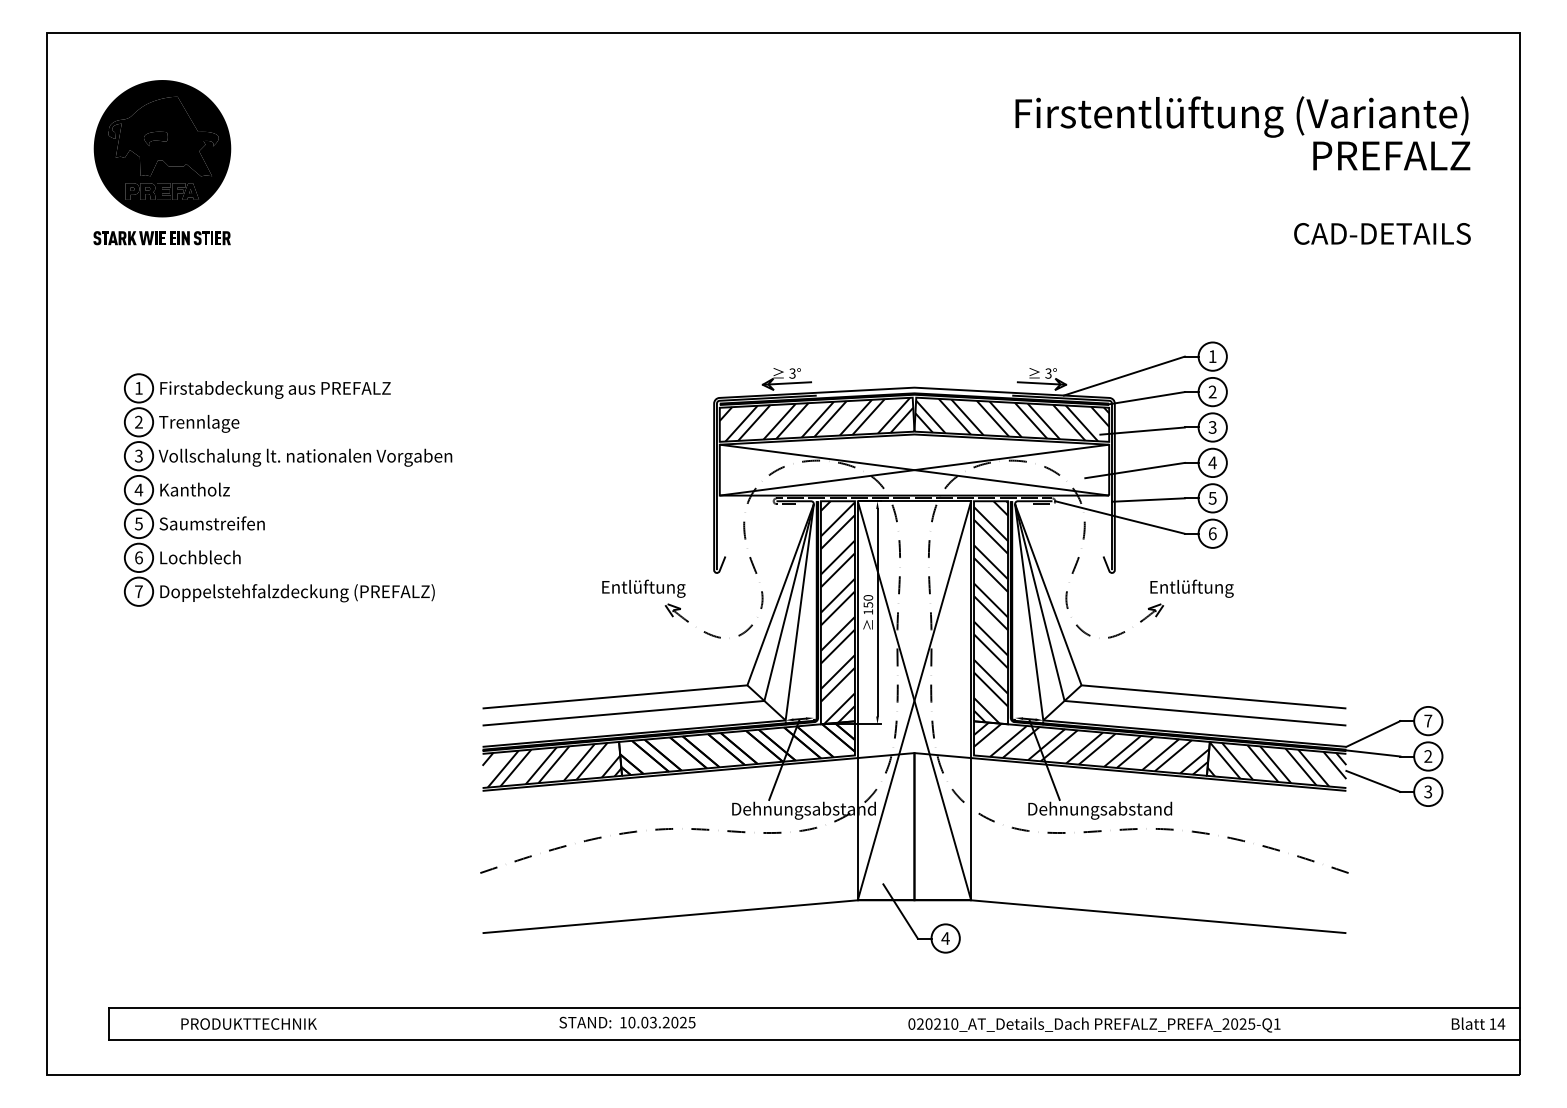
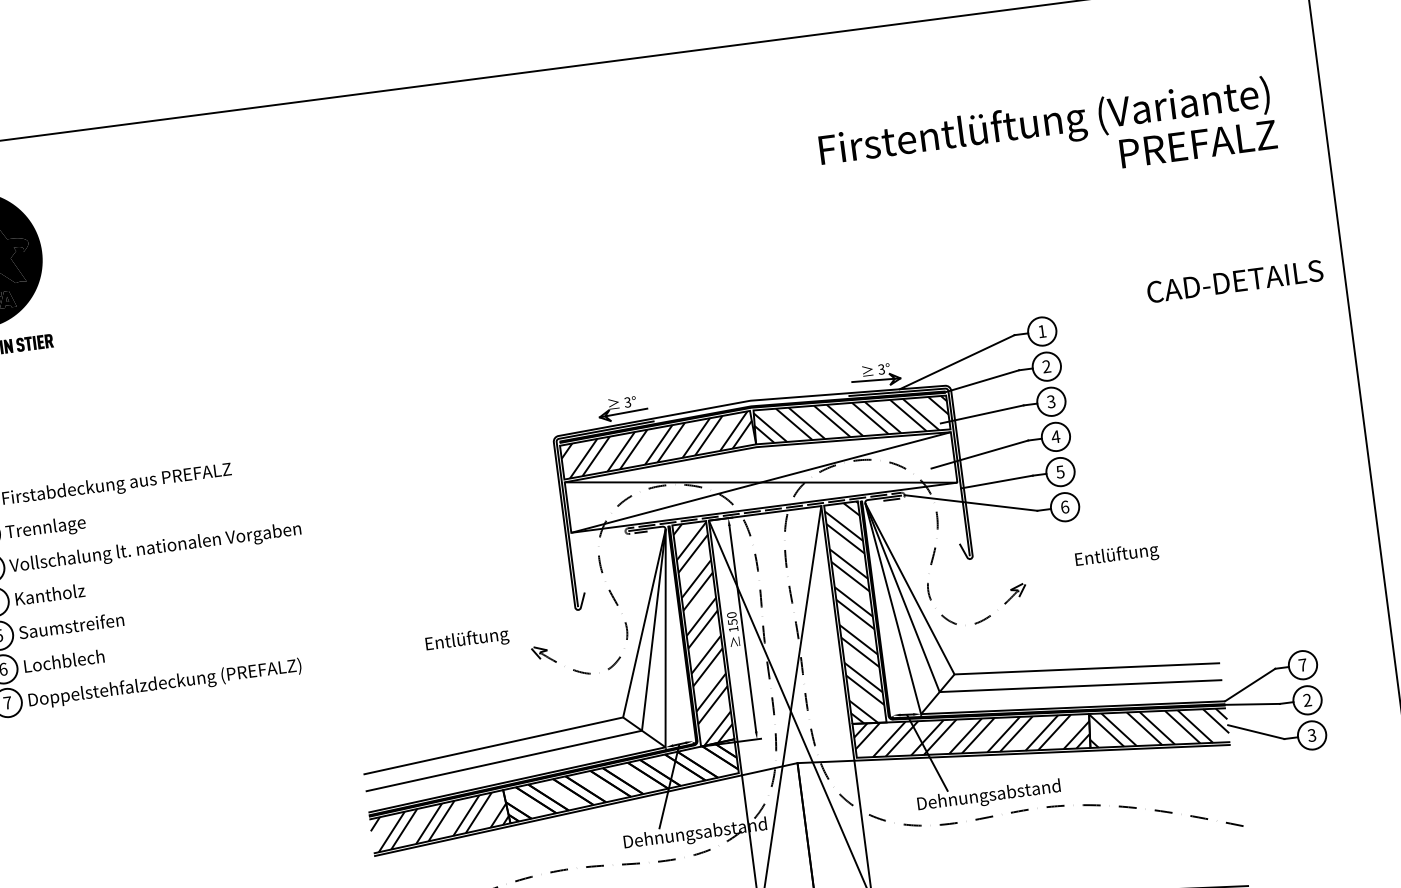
text: (1242, 133) -> (1047, 141), moved
text: (1382, 233) -> (1235, 281), moved
text: (643, 588) -> (466, 640), moved
text: (1191, 588) -> (1116, 555), moved

